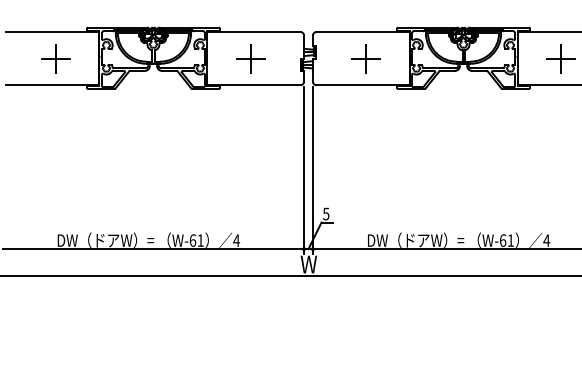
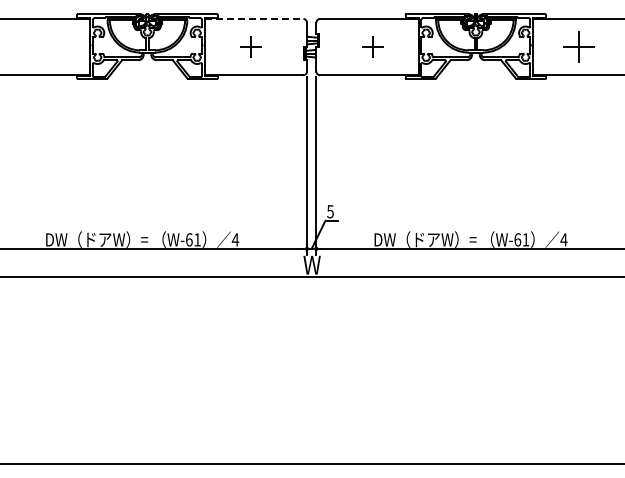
line: (254, 31) -> (254, 18), solid -> dashed
part: (55, 58) -> (43, 46), removed
part: (250, 58) -> (250, 46), size x0.7
part: (365, 58) -> (372, 46), size x0.7

